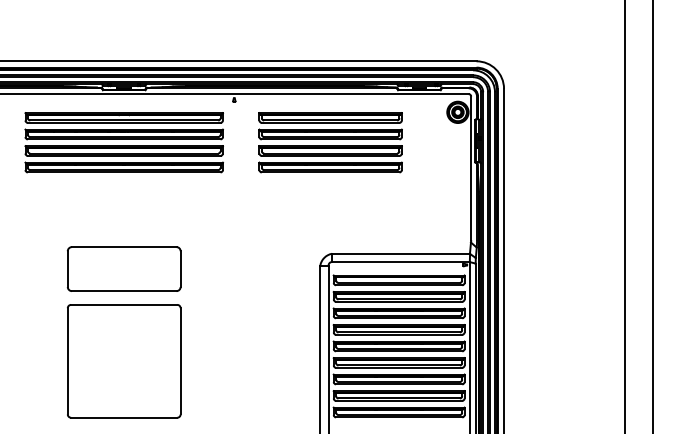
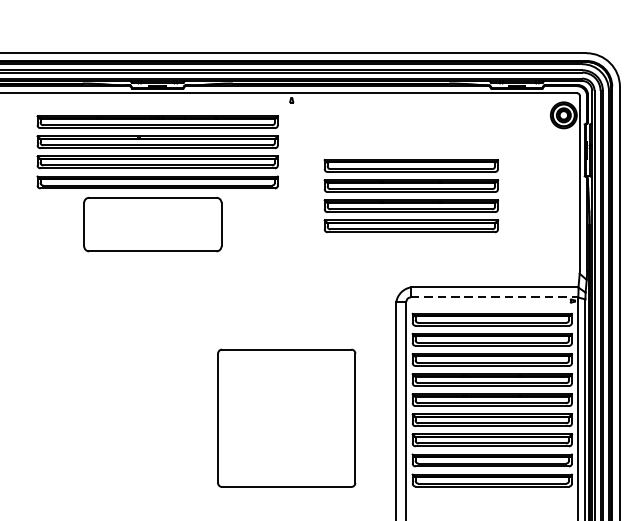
part: (330, 142) -> (411, 195), moved
line: (401, 262) -> (495, 298), solid -> dashed
part: (123, 268) -> (151, 223), moved
part: (124, 361) -> (287, 418), moved

